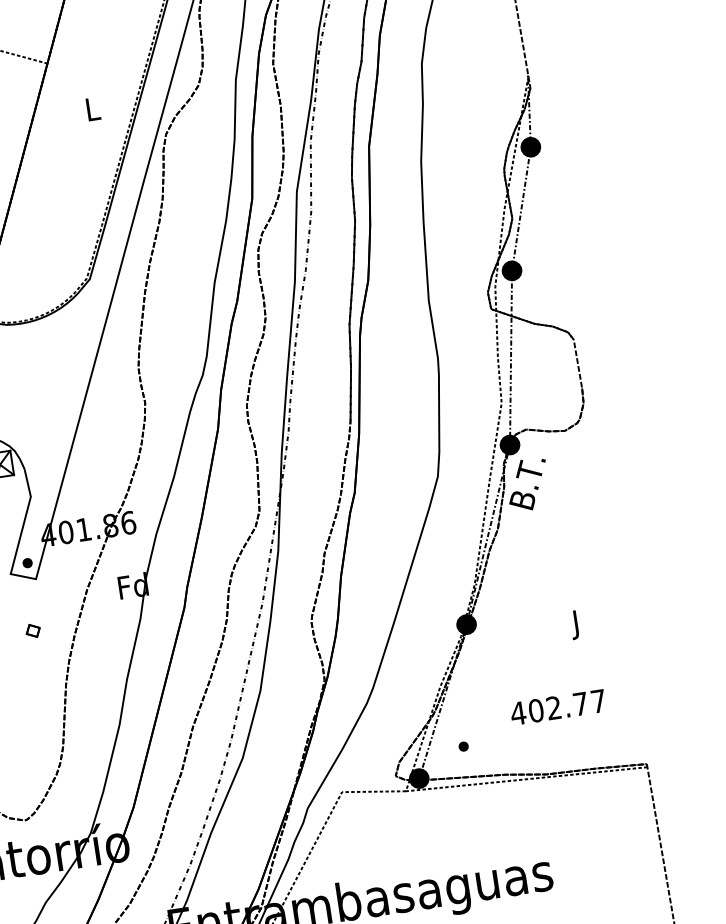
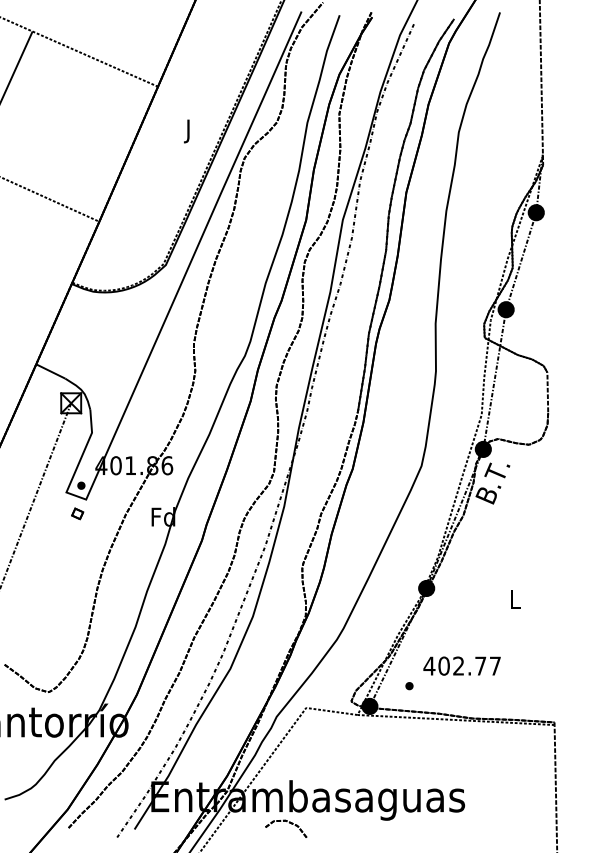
text: (92, 112) -> (188, 131), L -> J
text: (577, 624) -> (515, 601), J -> L
part: (32, 630) -> (77, 513), moved
text: (557, 706) -> (461, 665), moved

